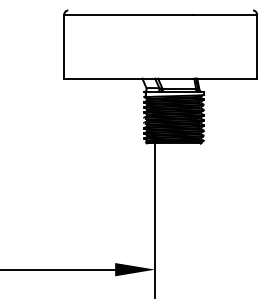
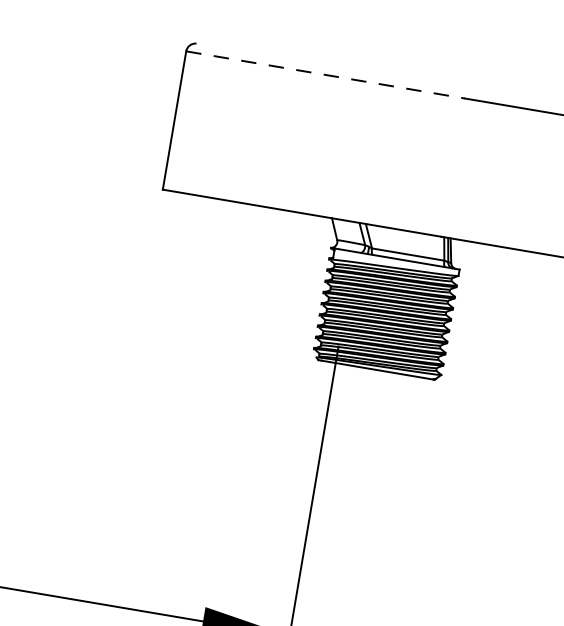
line: (129, 14) -> (327, 74), solid -> dashed

